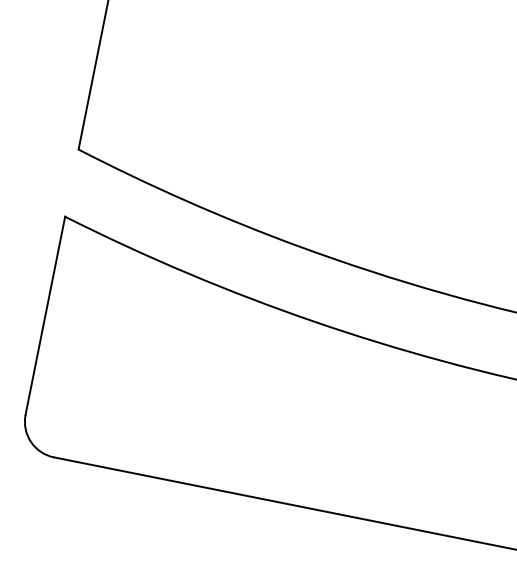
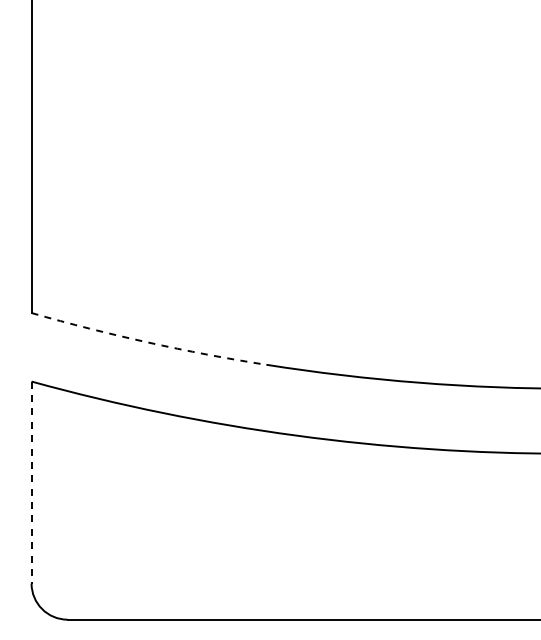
arc: (187, 201) -> (148, 342), solid -> dashed
line: (45, 316) -> (31, 483), solid -> dashed

